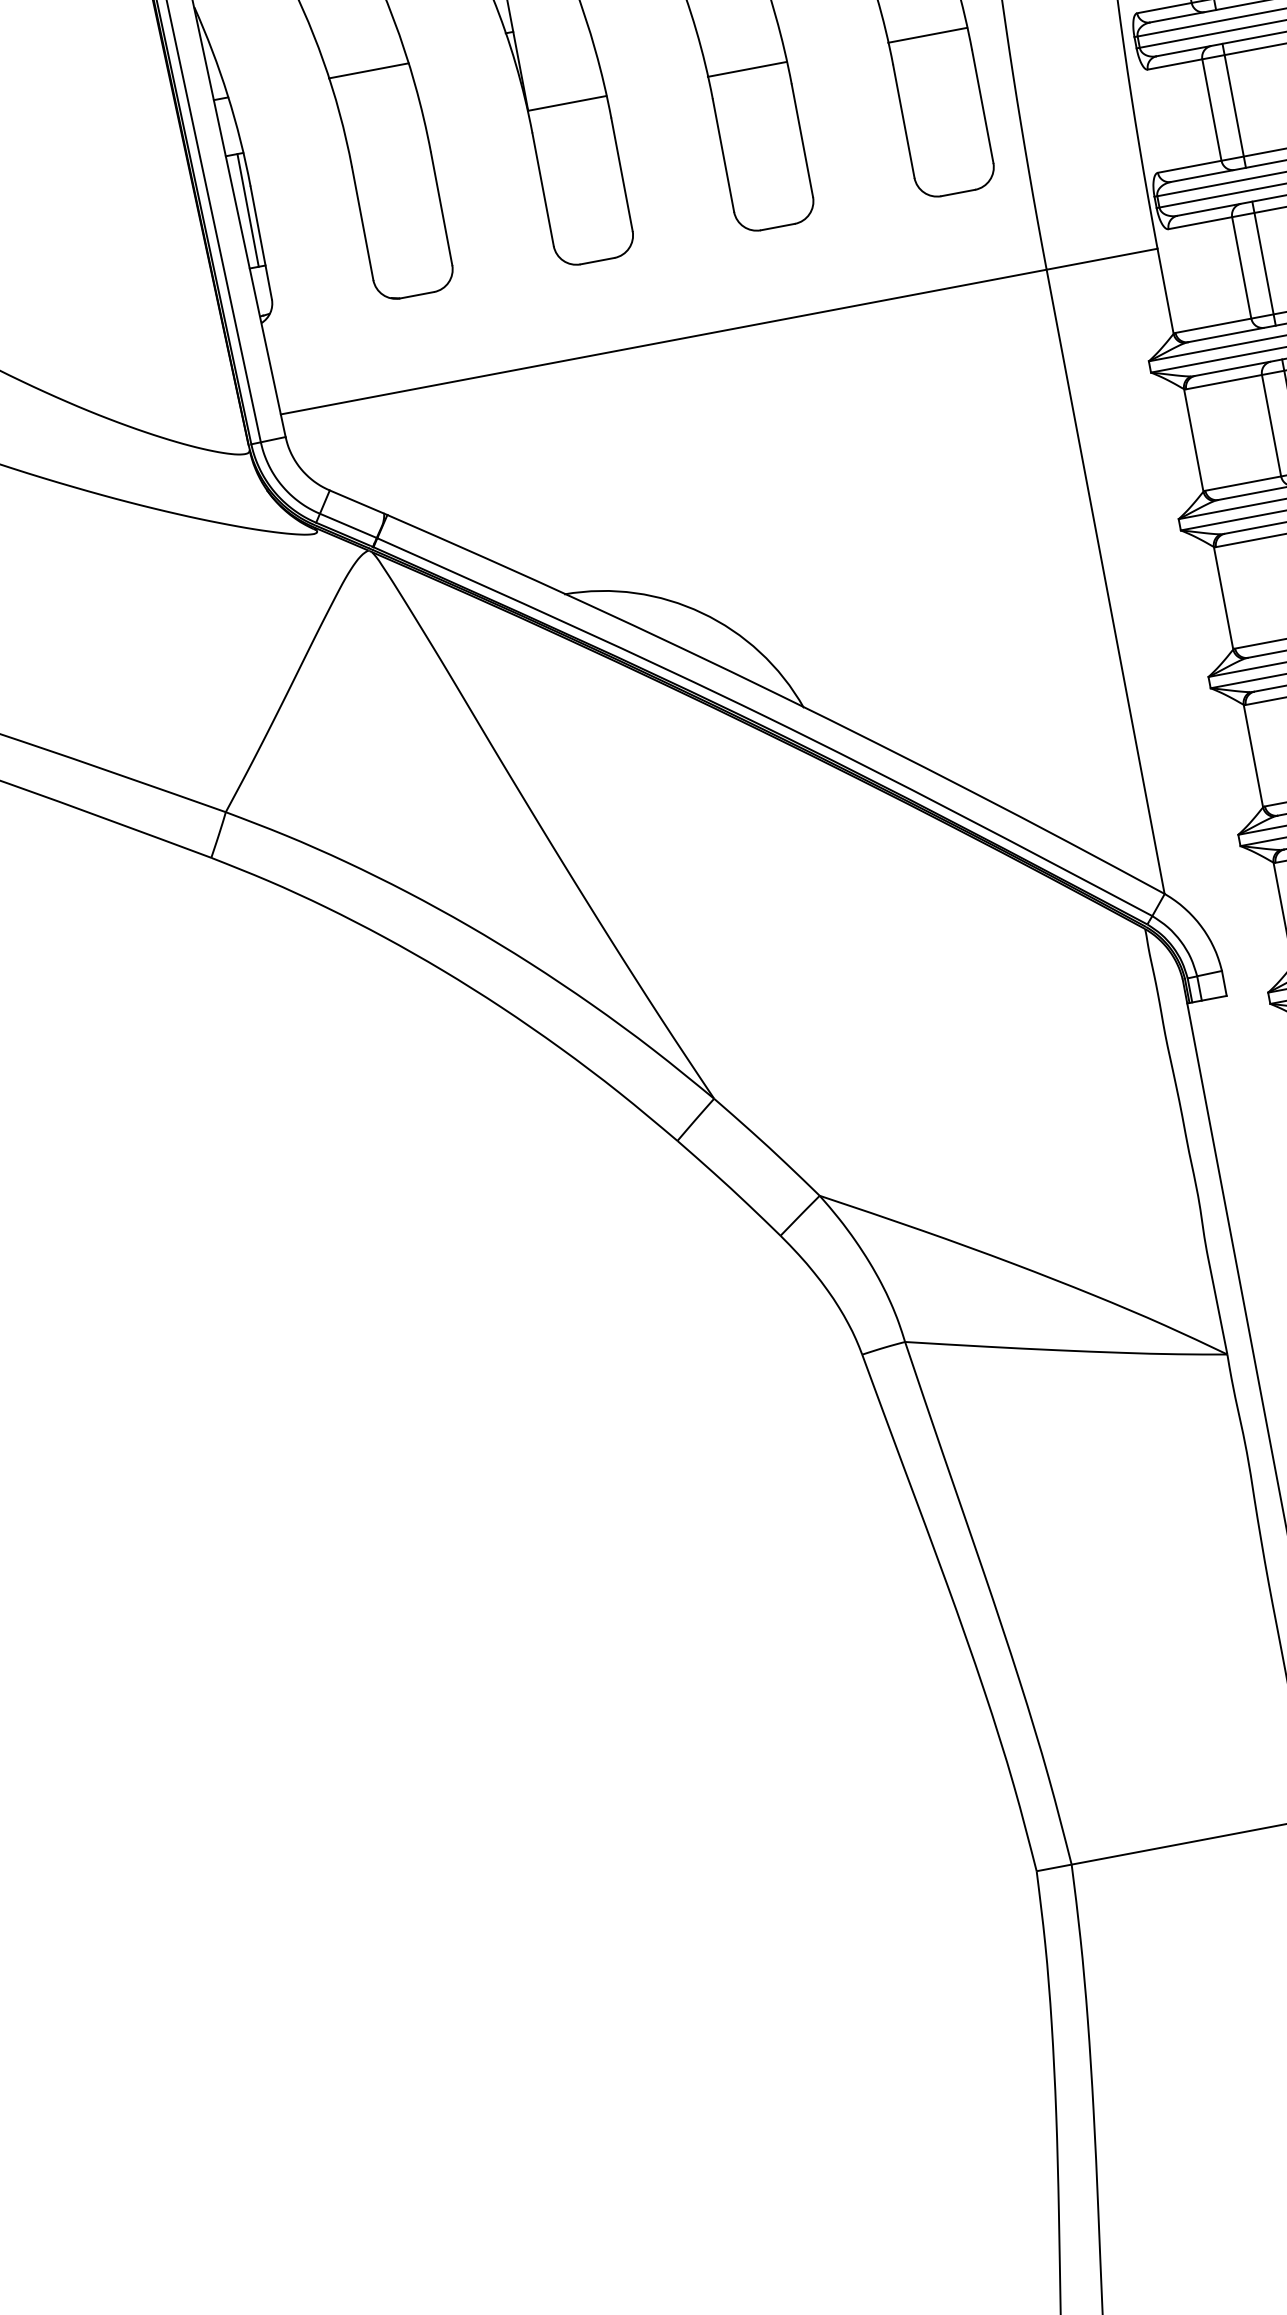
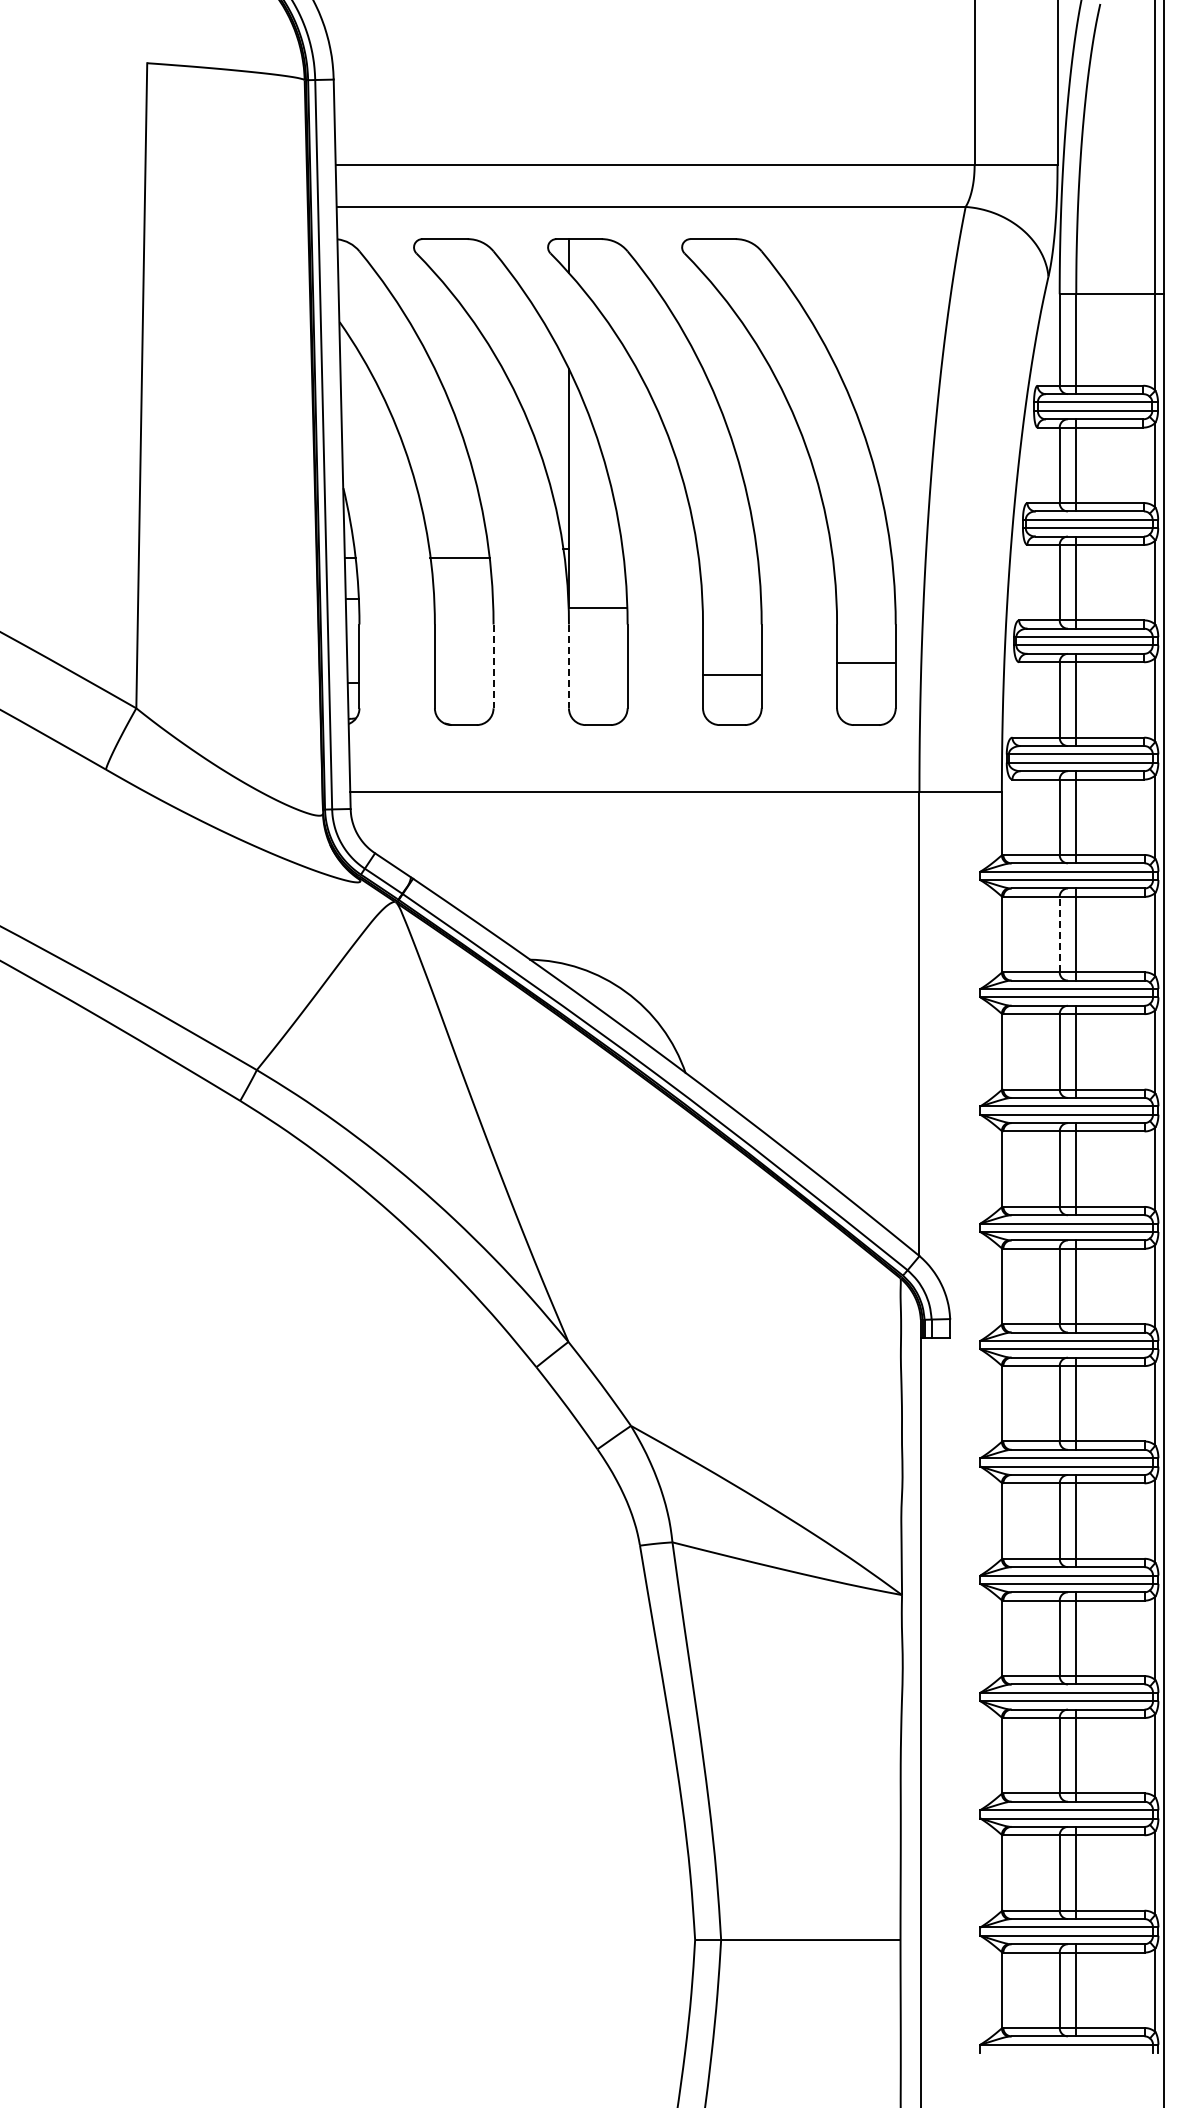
line: (927, 35) -> (865, 662), moved
line: (746, 69) -> (731, 674), moved
line: (542, 189) -> (568, 666), solid -> dashed
line: (441, 209) -> (493, 666), solid -> dashed
line: (248, 210) -> (354, 641), removed
line: (1271, 425) -> (1059, 934), solid -> dashed

